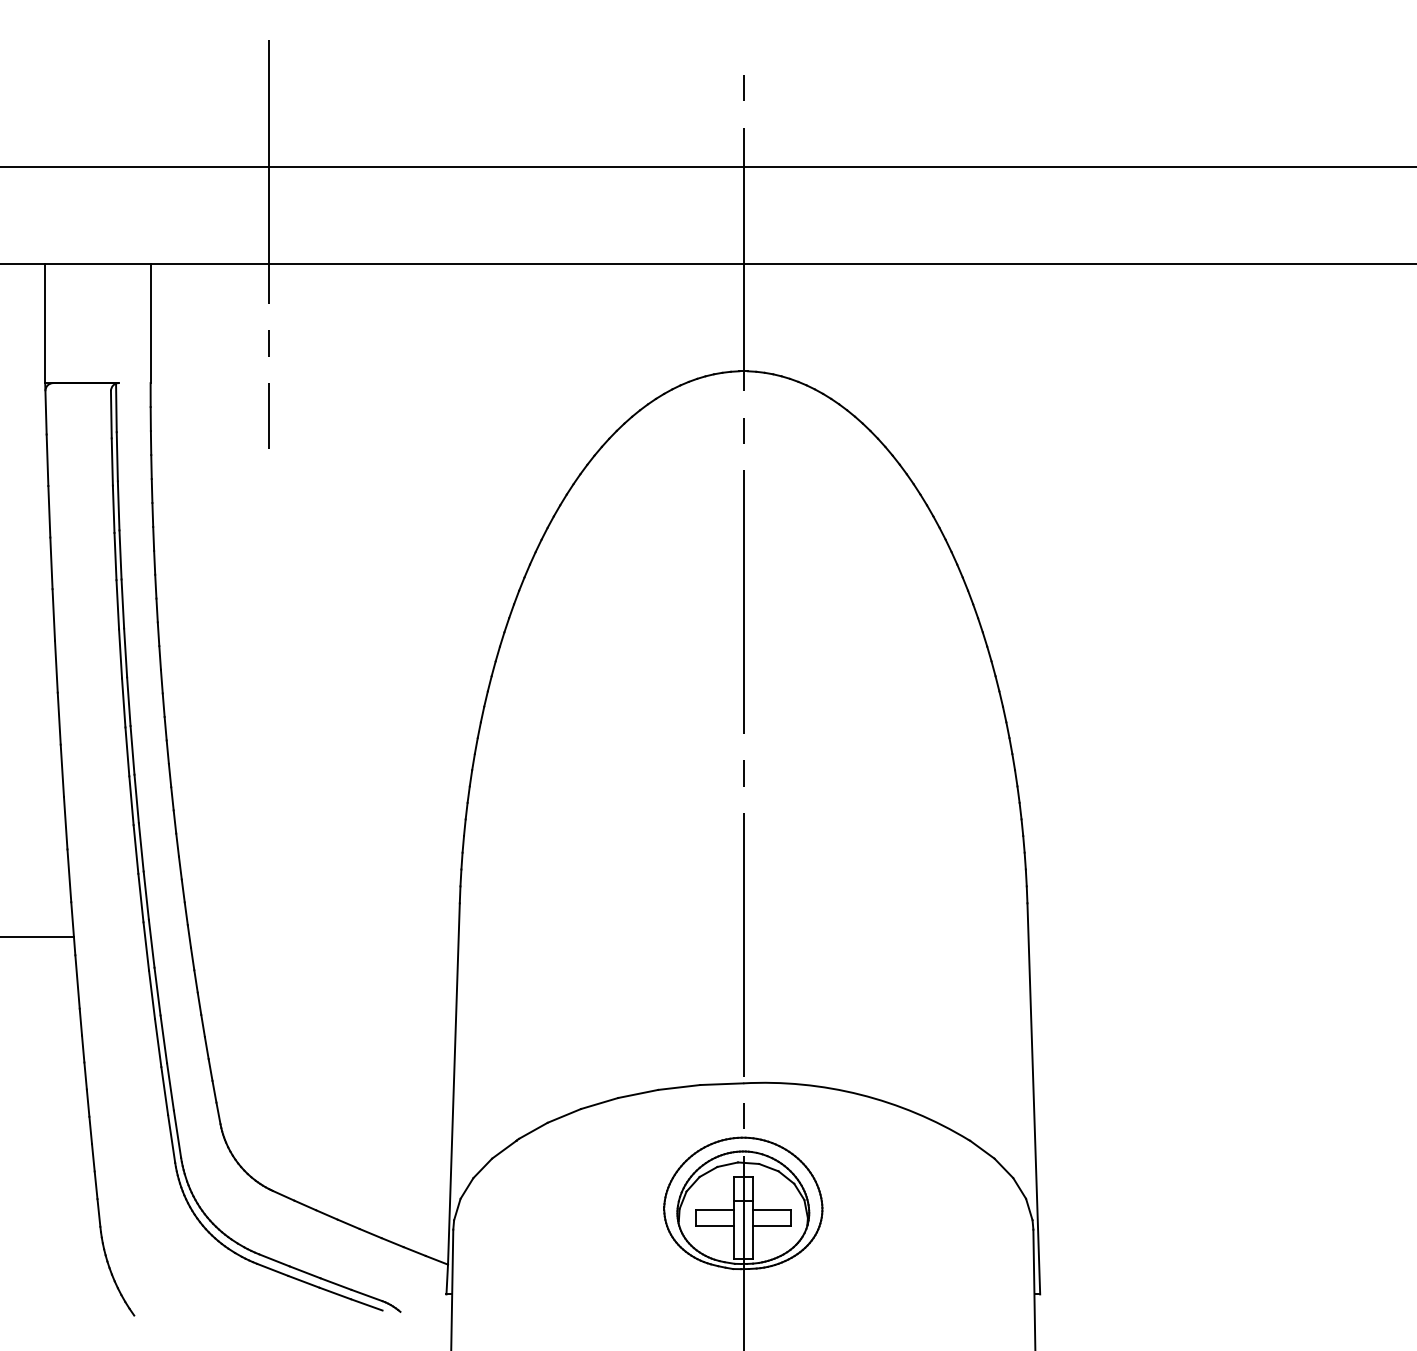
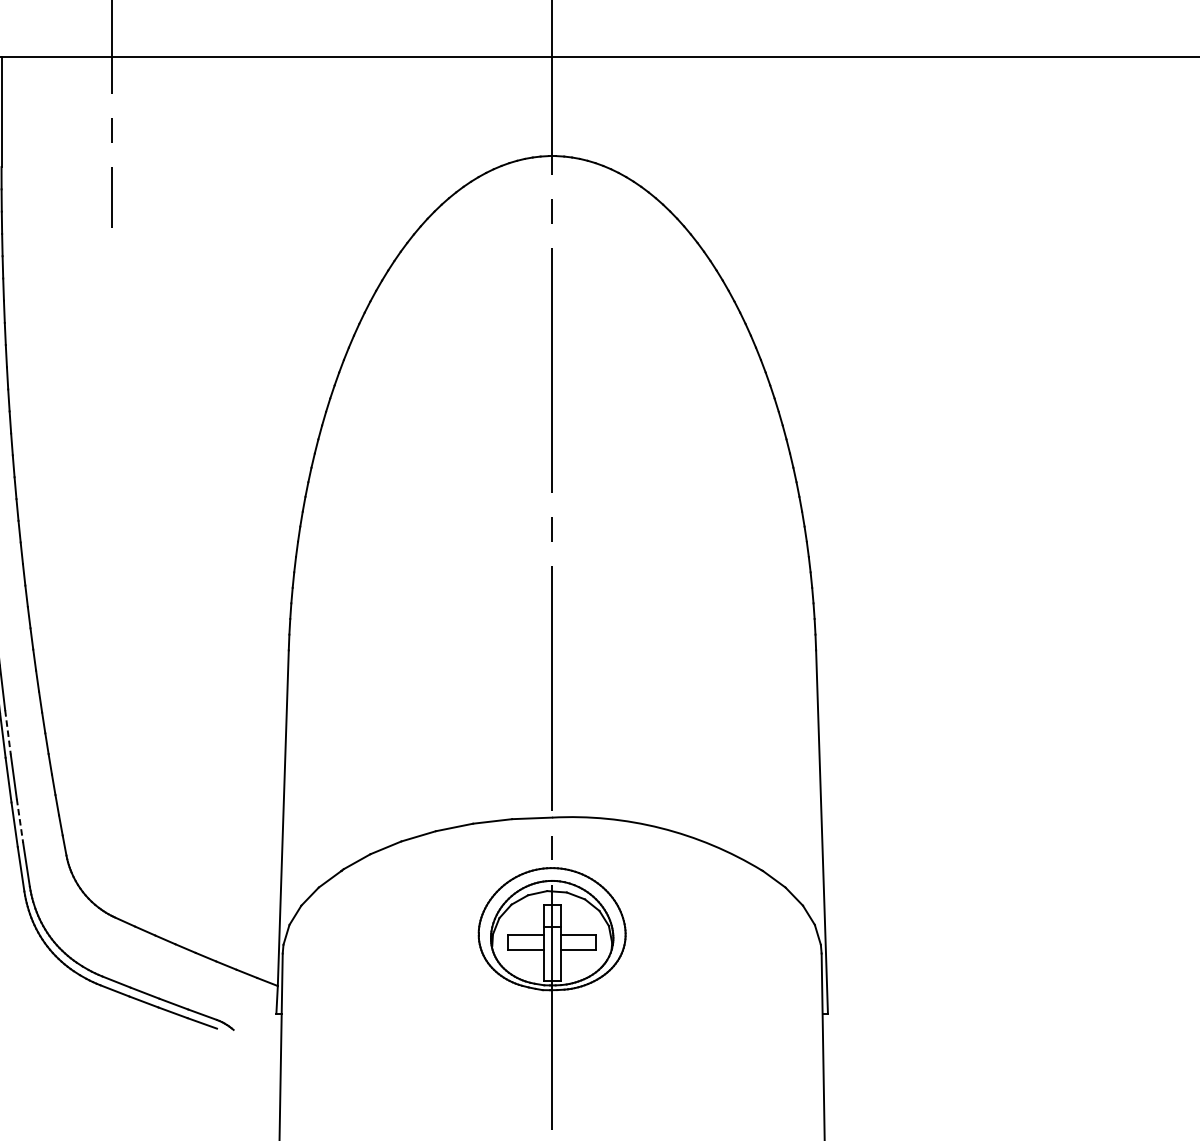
line: (157, 992) -> (7, 733), solid -> dashed
line: (170, 1086) -> (20, 820), solid -> dashed

